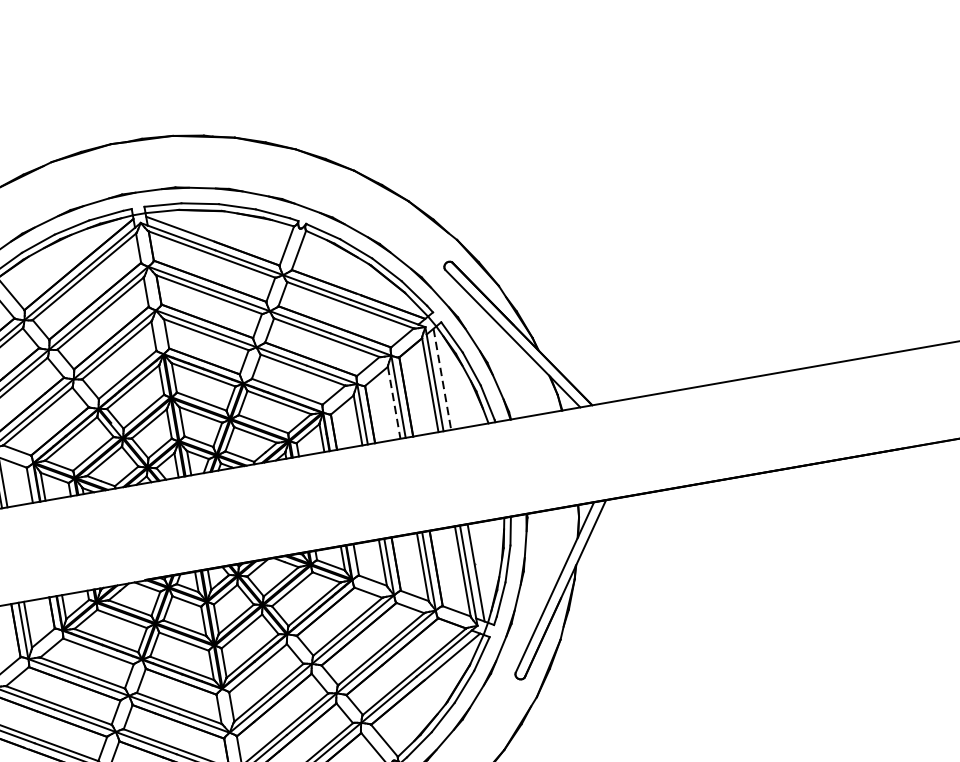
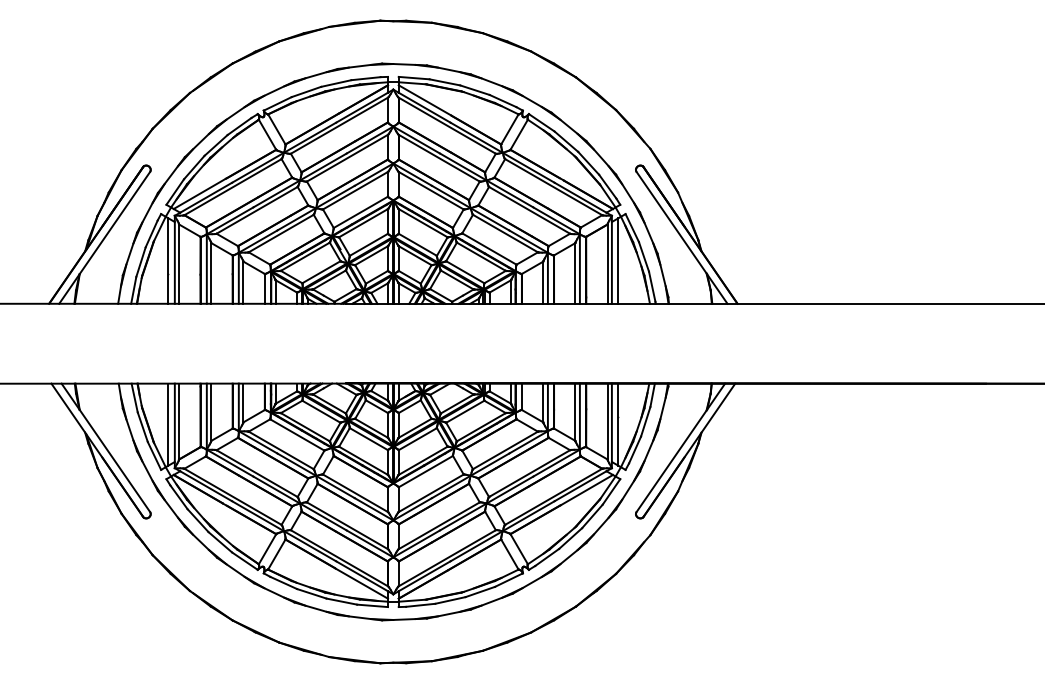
line: (442, 379) -> (618, 261), dashed -> solid
line: (394, 402) -> (575, 273), dashed -> solid

